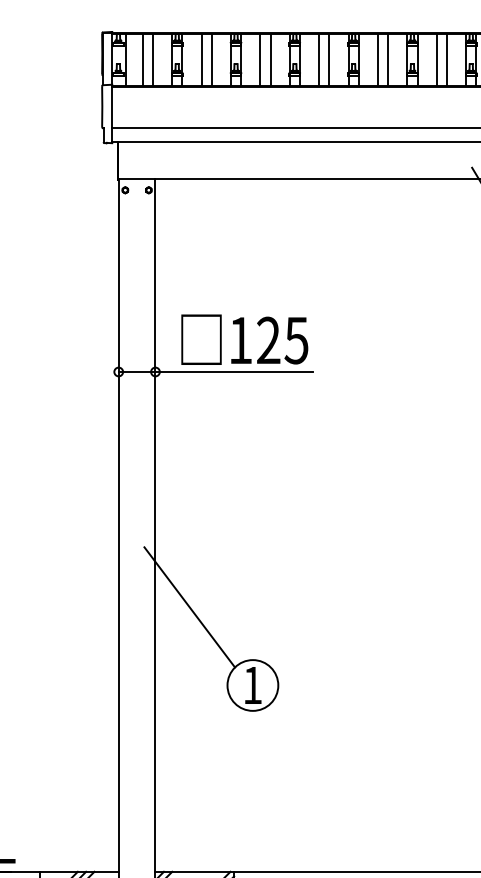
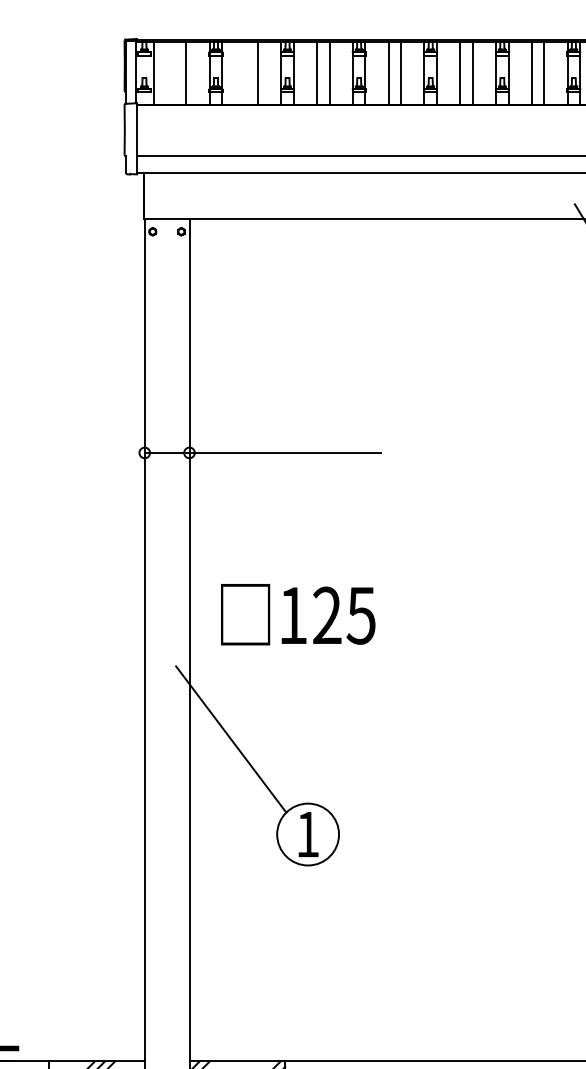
line: (142, 59) -> (173, 72), removed
line: (201, 59) -> (245, 72), removed
text: (245, 339) -> (298, 614), moved

